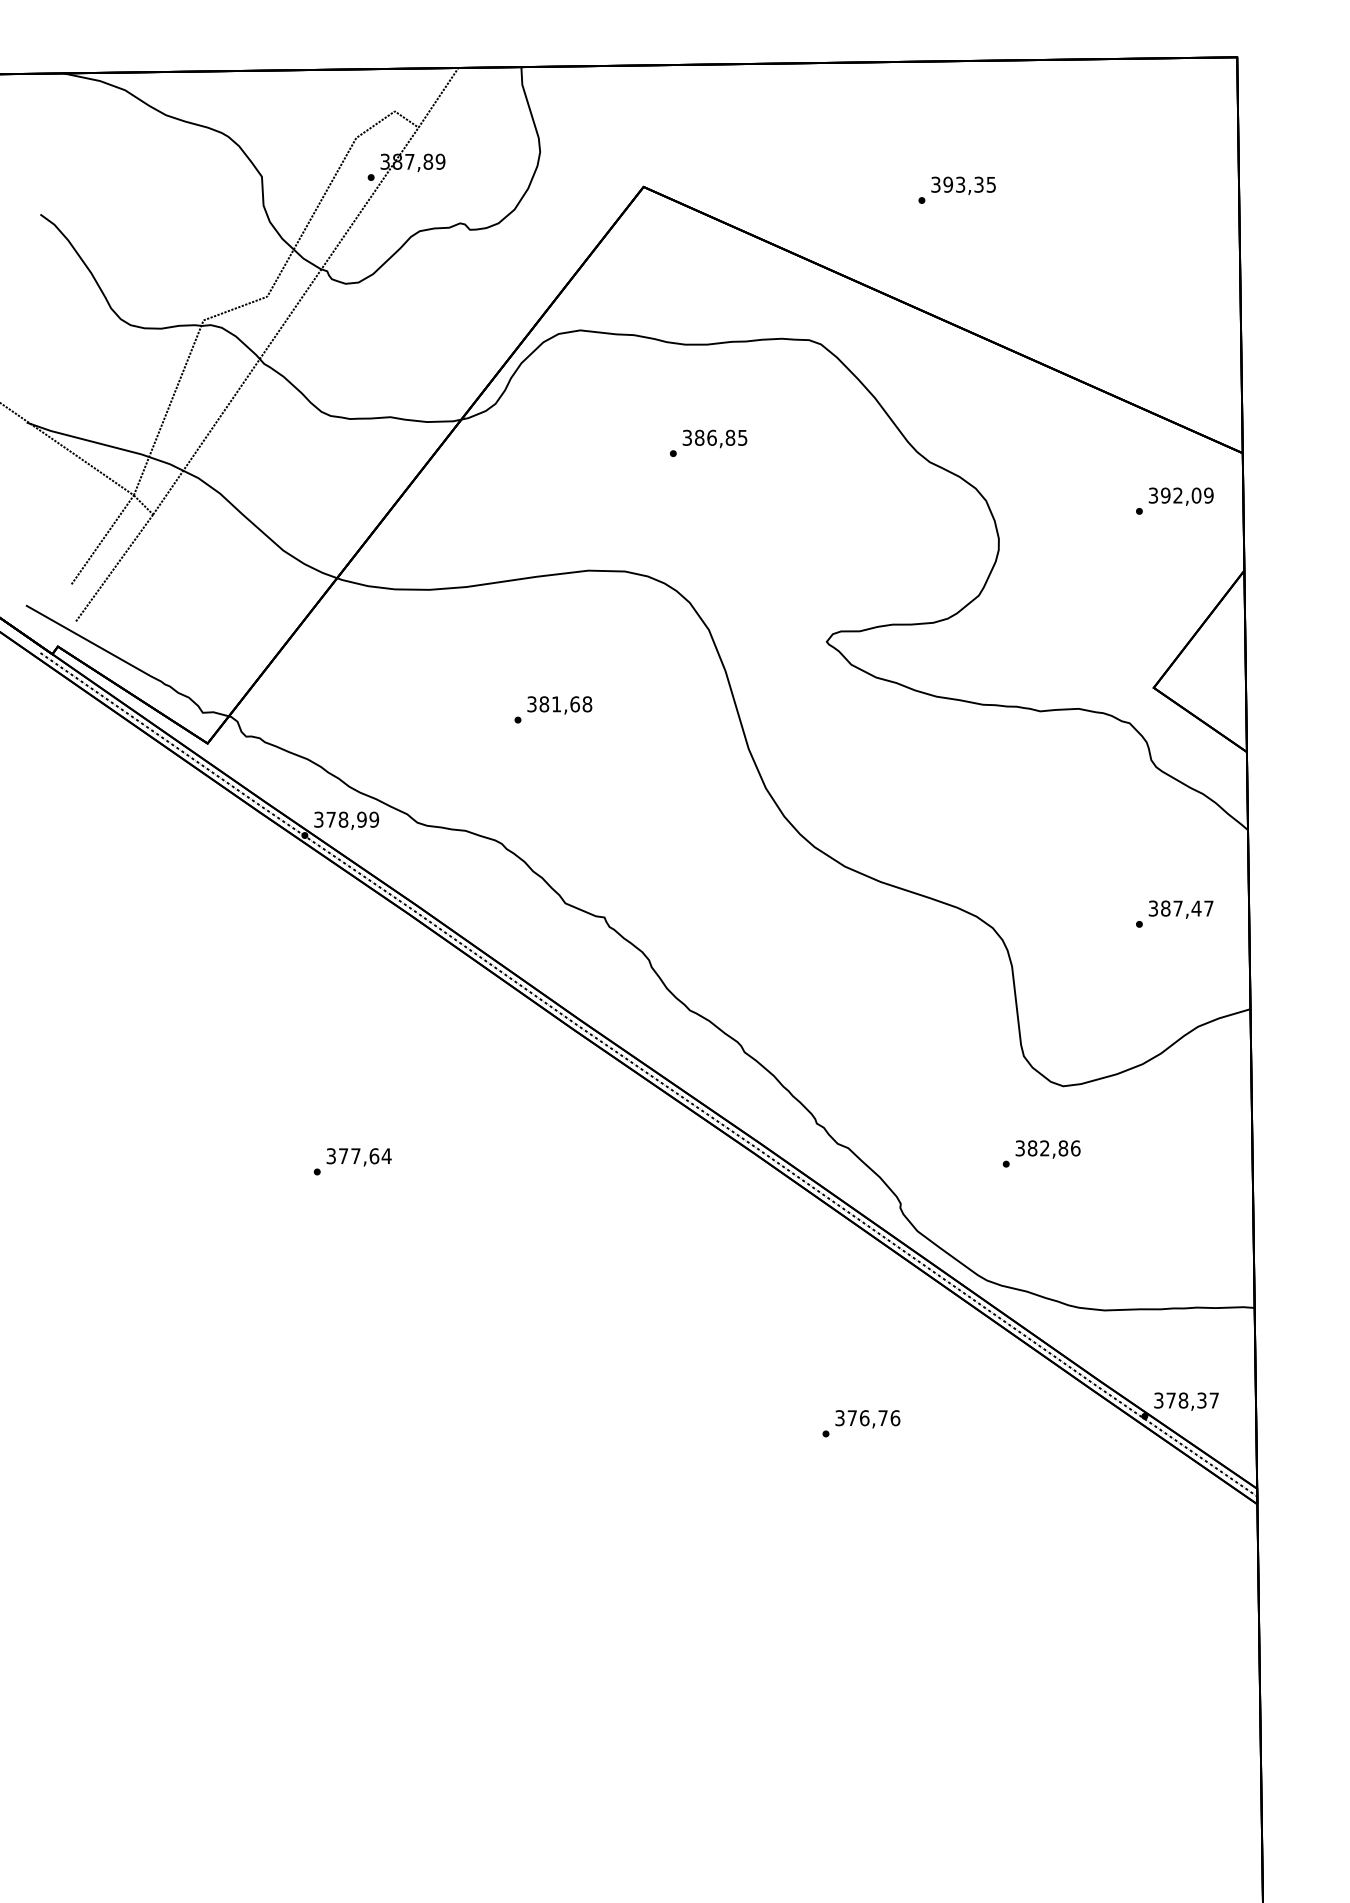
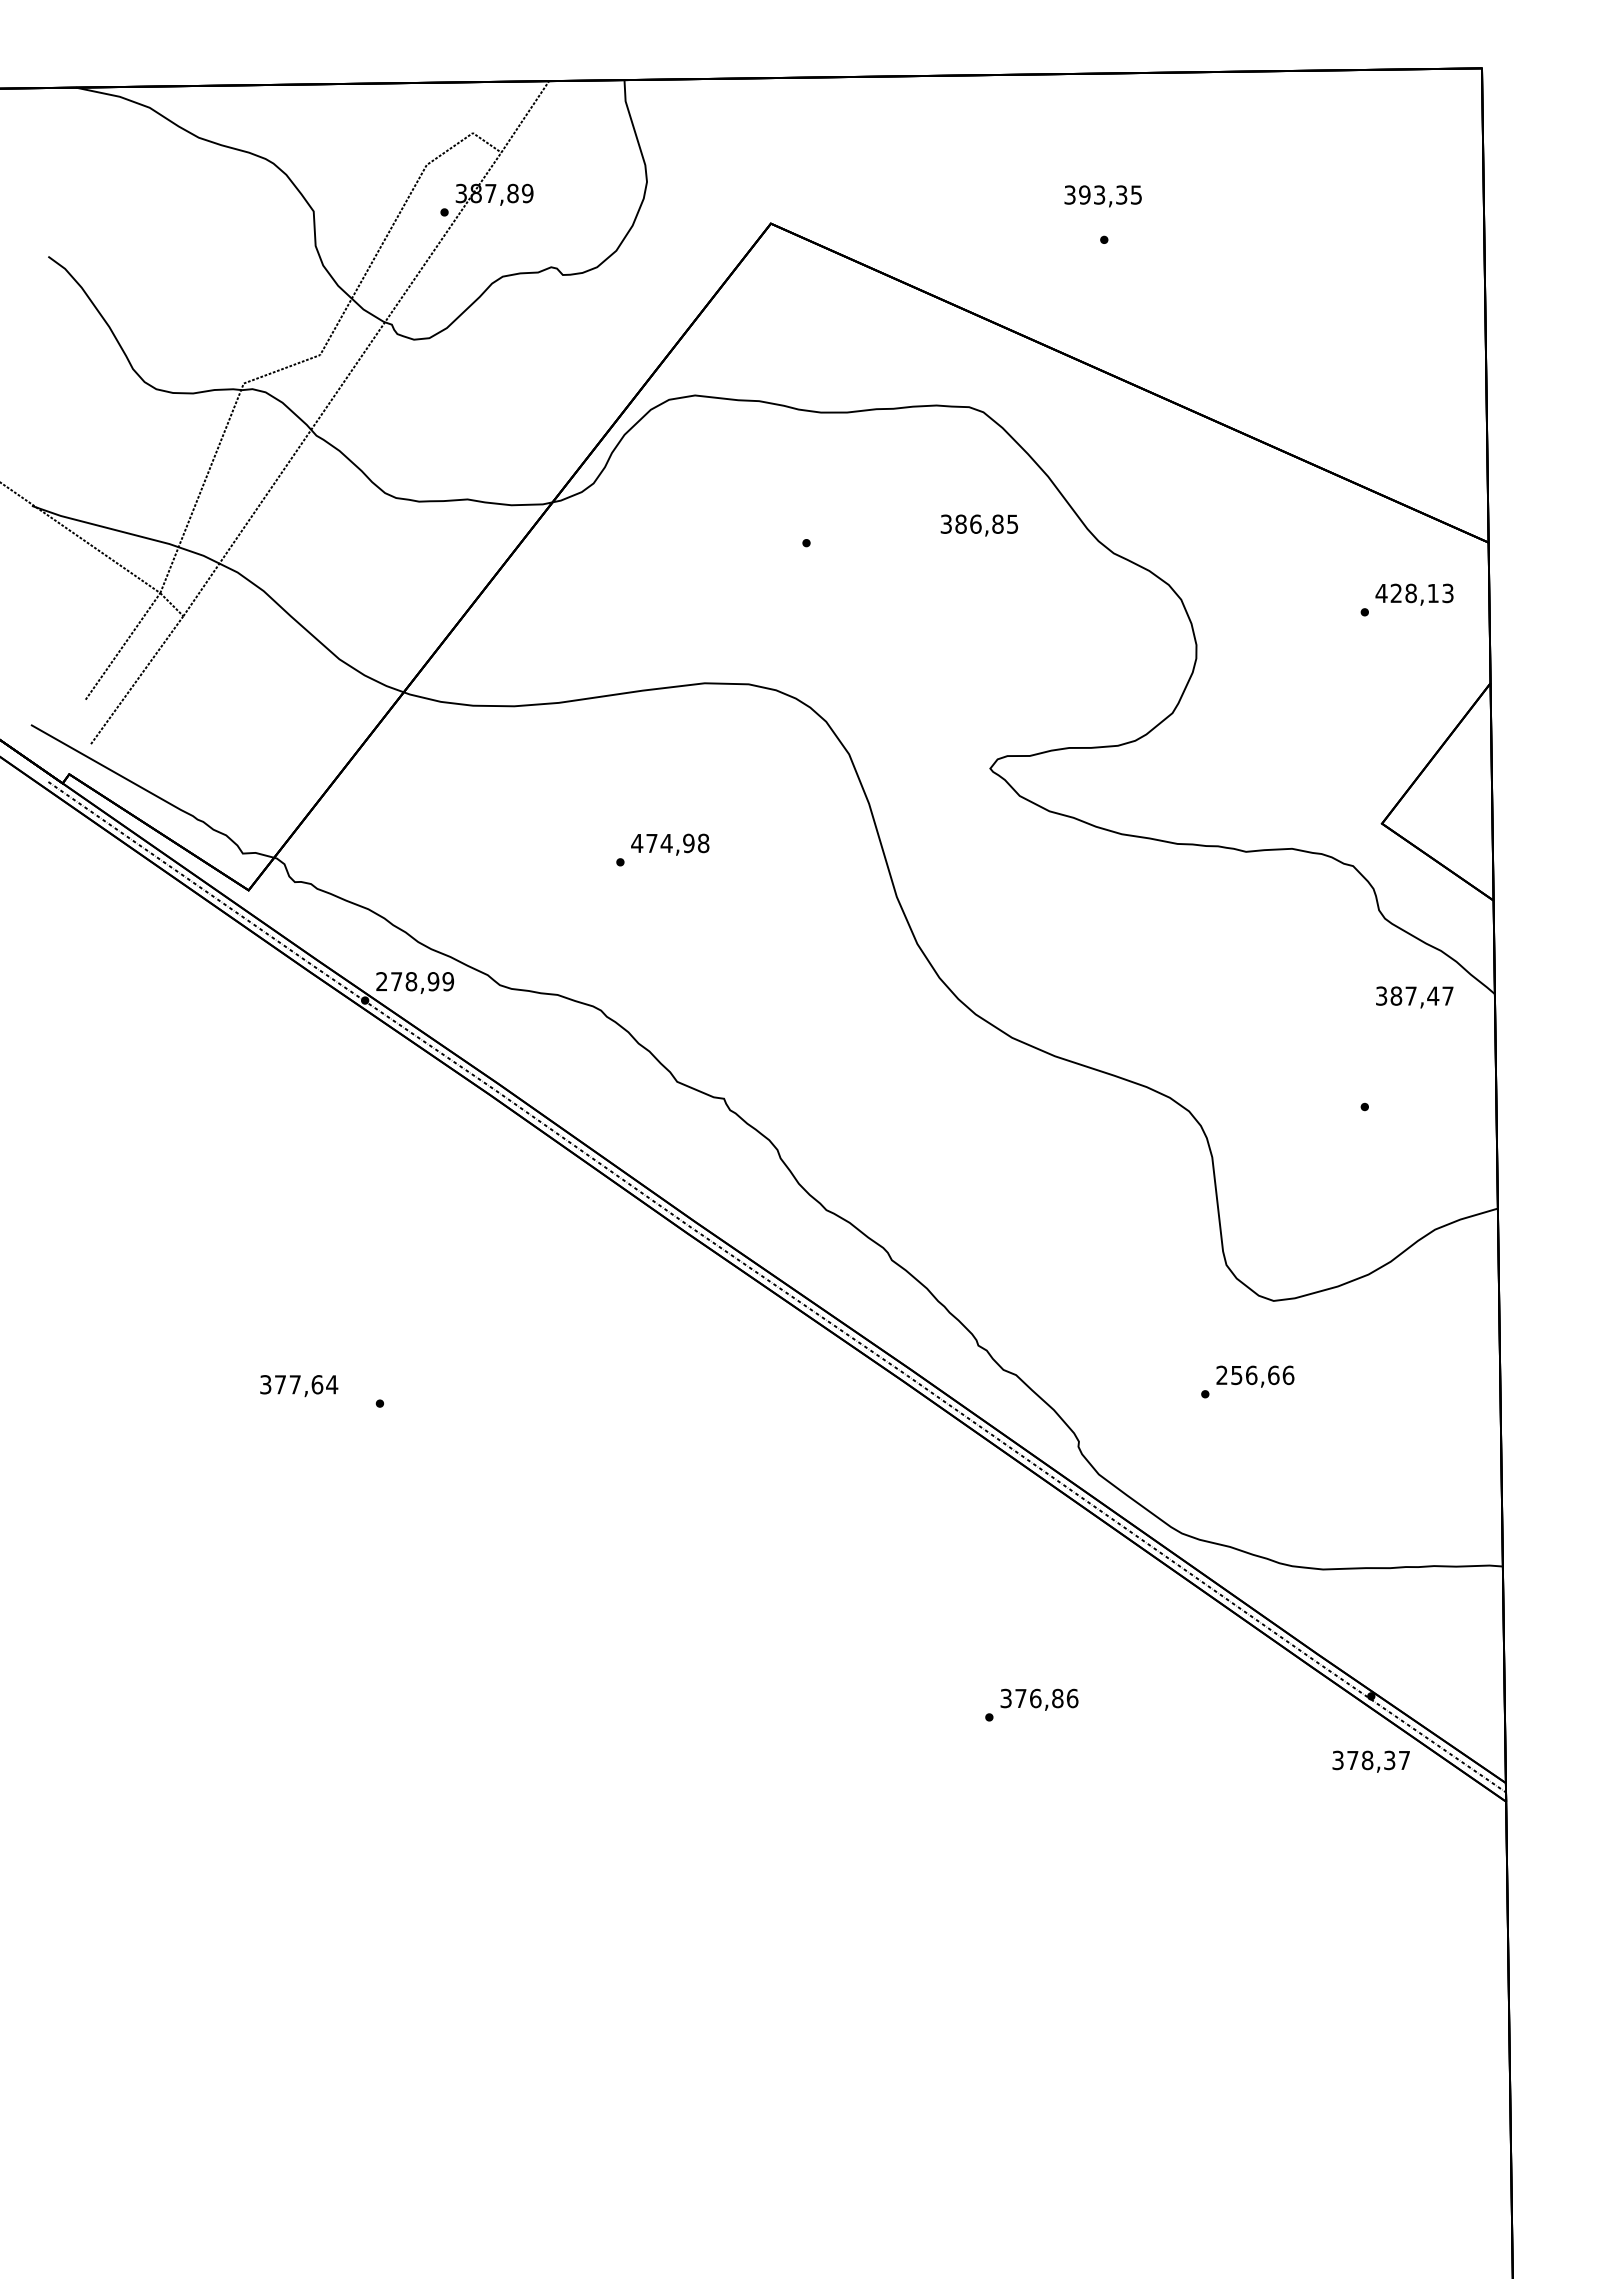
text: (963, 185) -> (1102, 196), moved
text: (714, 438) -> (978, 525), moved
text: (1180, 495) -> (1414, 593), 392,09 -> 428,13
text: (553, 704) -> (662, 843), 381,68 -> 474,98
text: (318, 819) -> (381, 981), 378,99 -> 278,99
text: (1180, 909) -> (1414, 997), moved
text: (1041, 1148) -> (1247, 1375), 382,86 -> 256,66
text: (359, 1157) -> (299, 1386), moved
text: (1185, 1401) -> (1370, 1761), moved
text: (882, 1418) -> (1057, 1698), 376,76 -> 376,86

